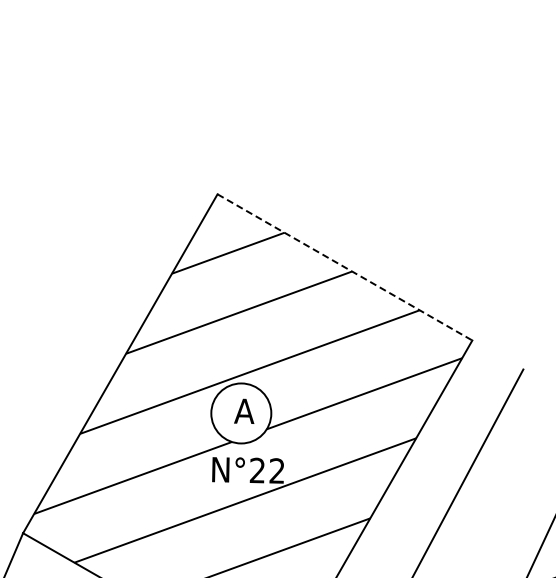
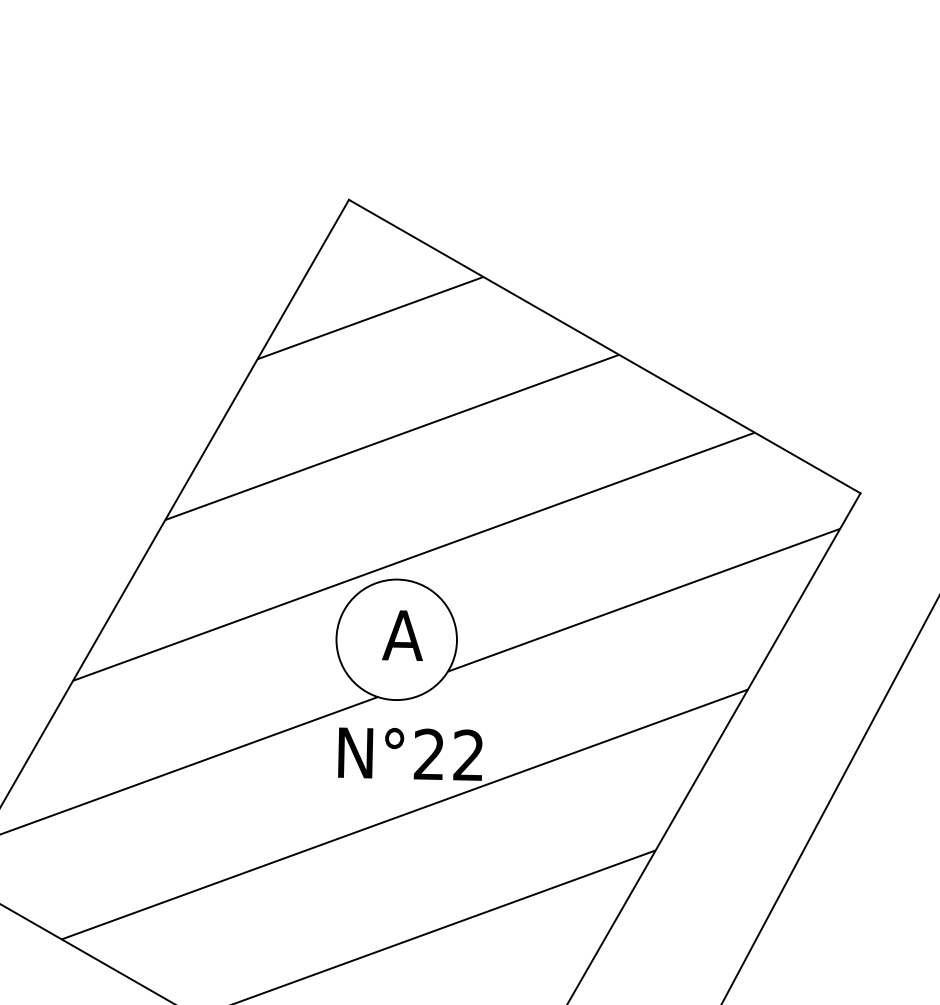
line: (344, 267) -> (603, 346), dashed -> solid

